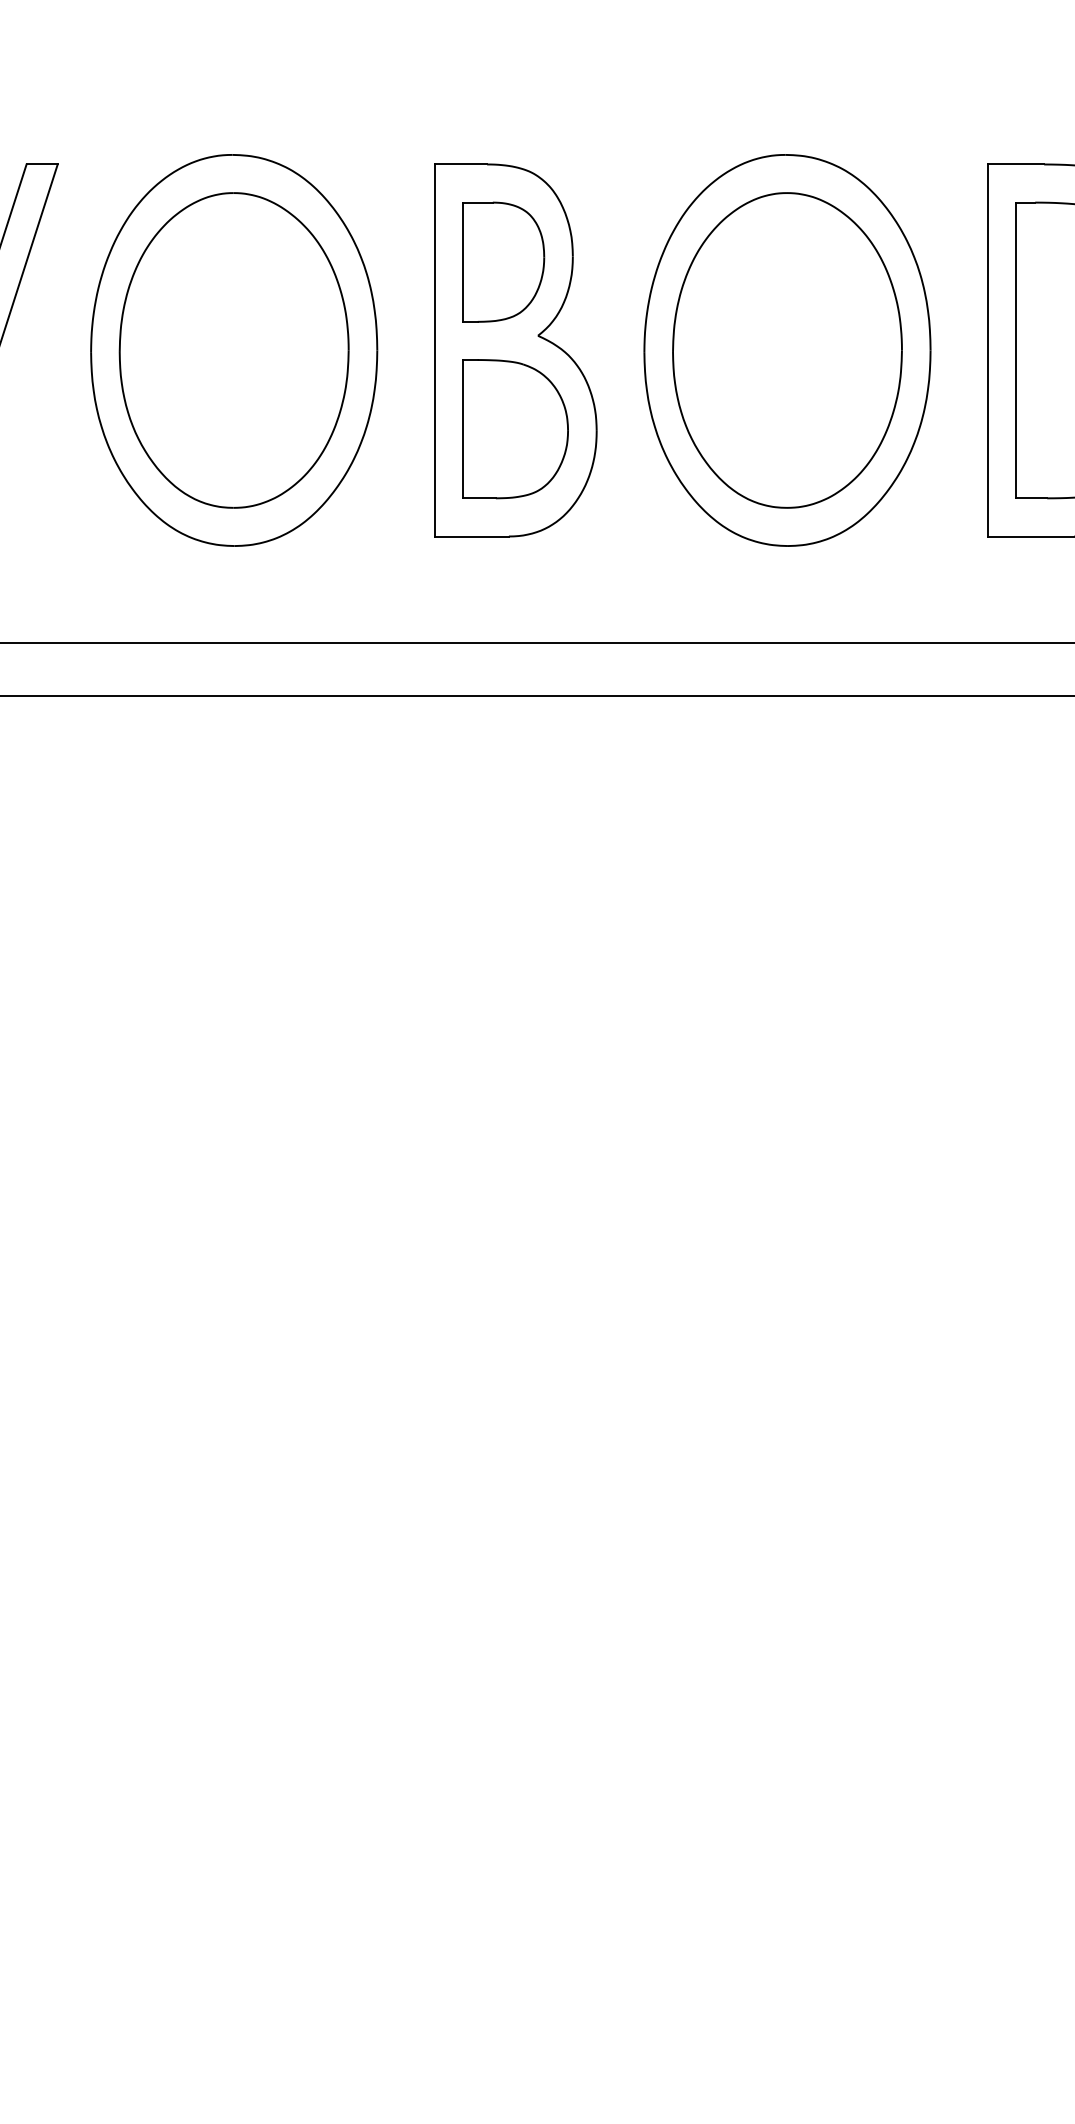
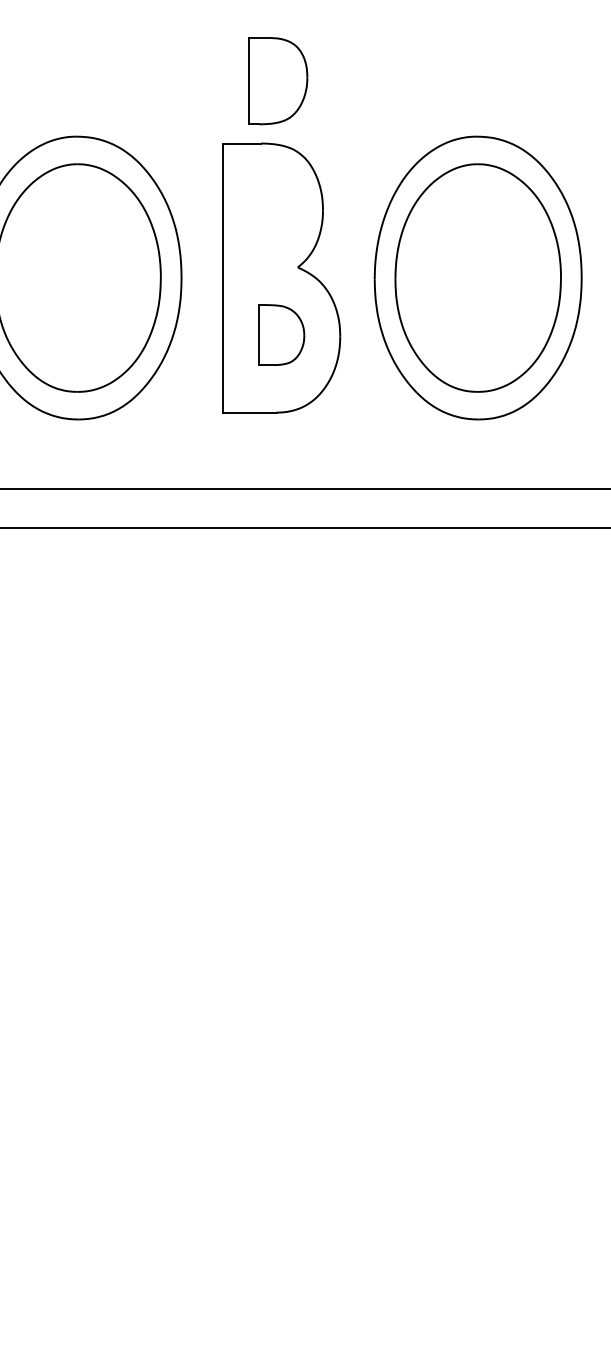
part: (503, 261) -> (277, 80), moved
part: (515, 429) -> (281, 335), size x0.6

